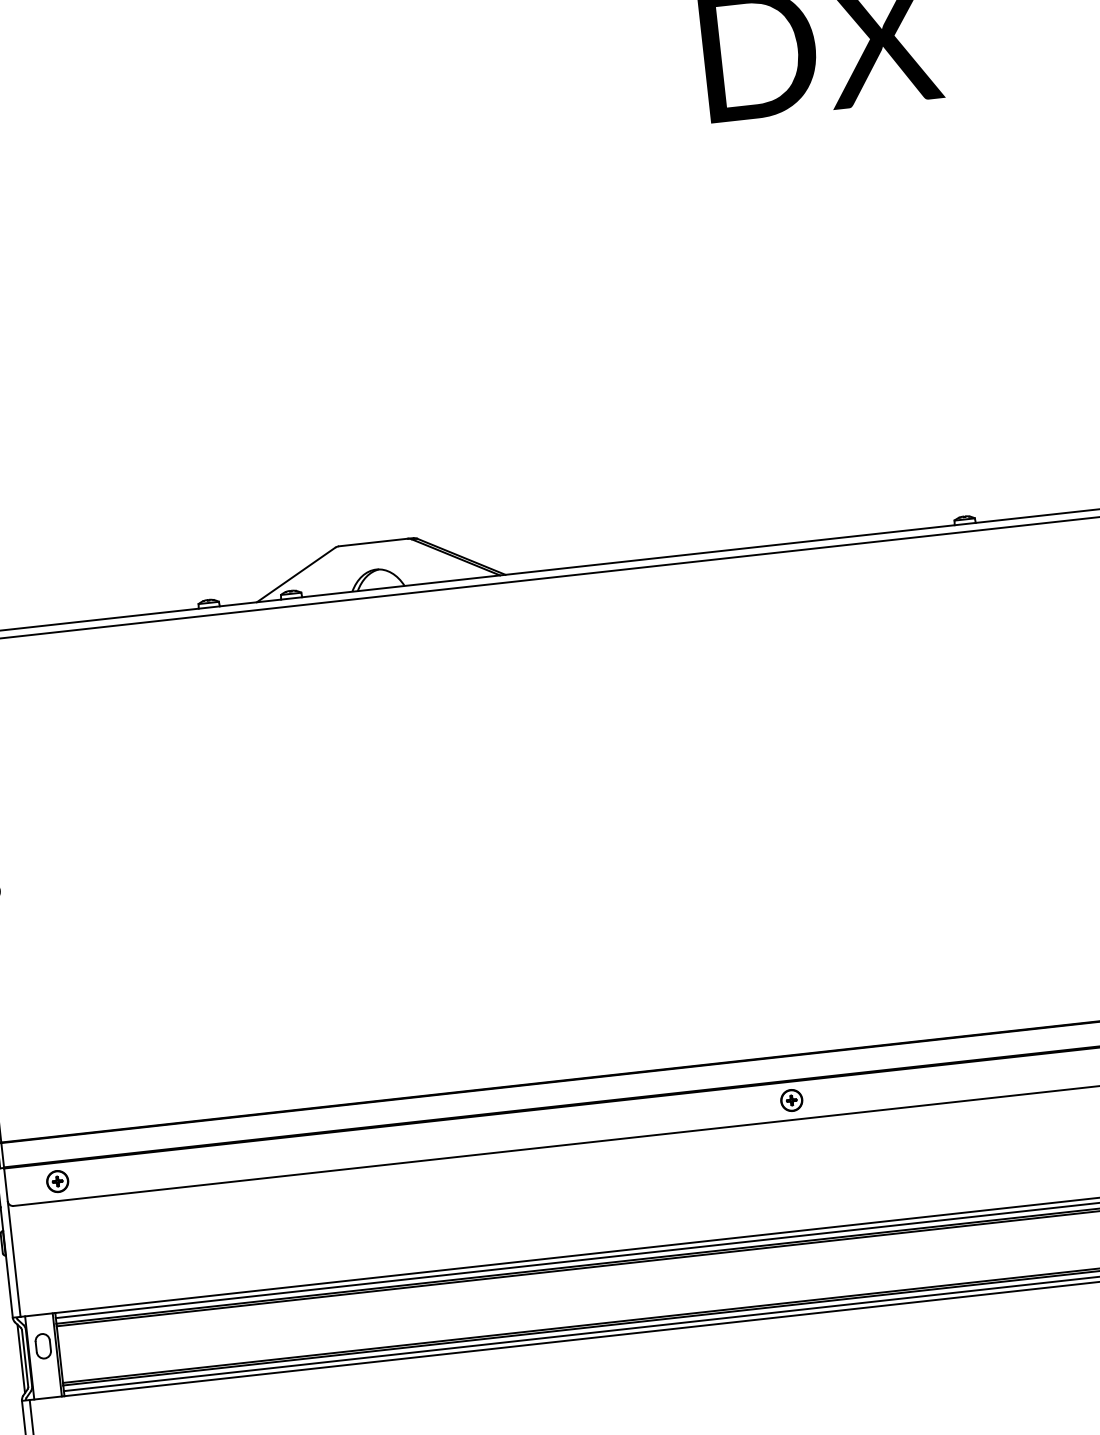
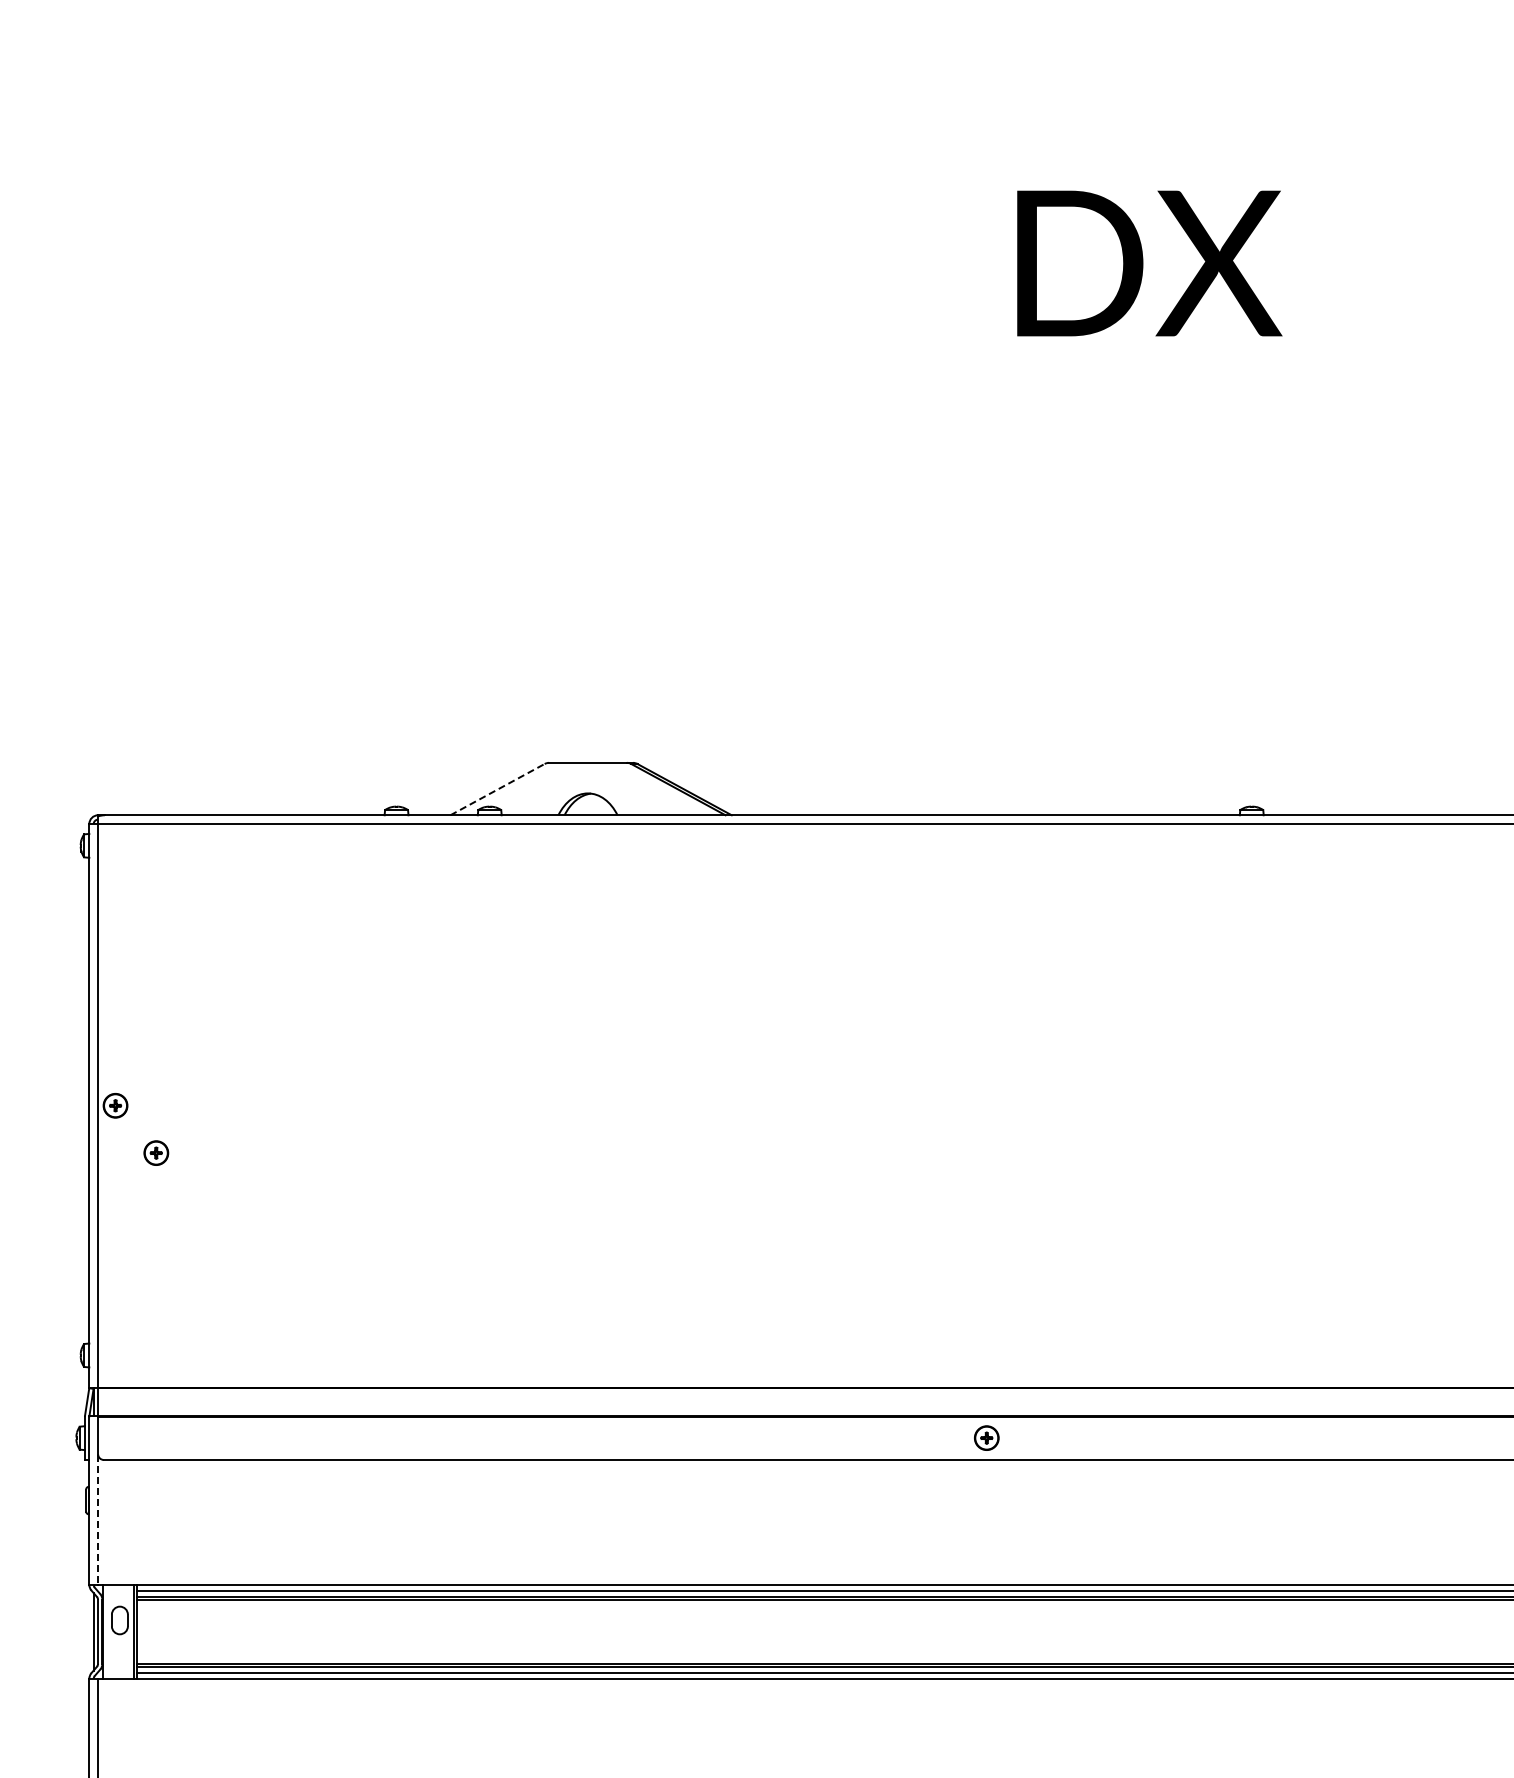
line: (295, 574) -> (497, 789), solid -> dashed
part: (57, 1180) -> (156, 1152), moved
line: (14, 1259) -> (98, 1520), solid -> dashed

